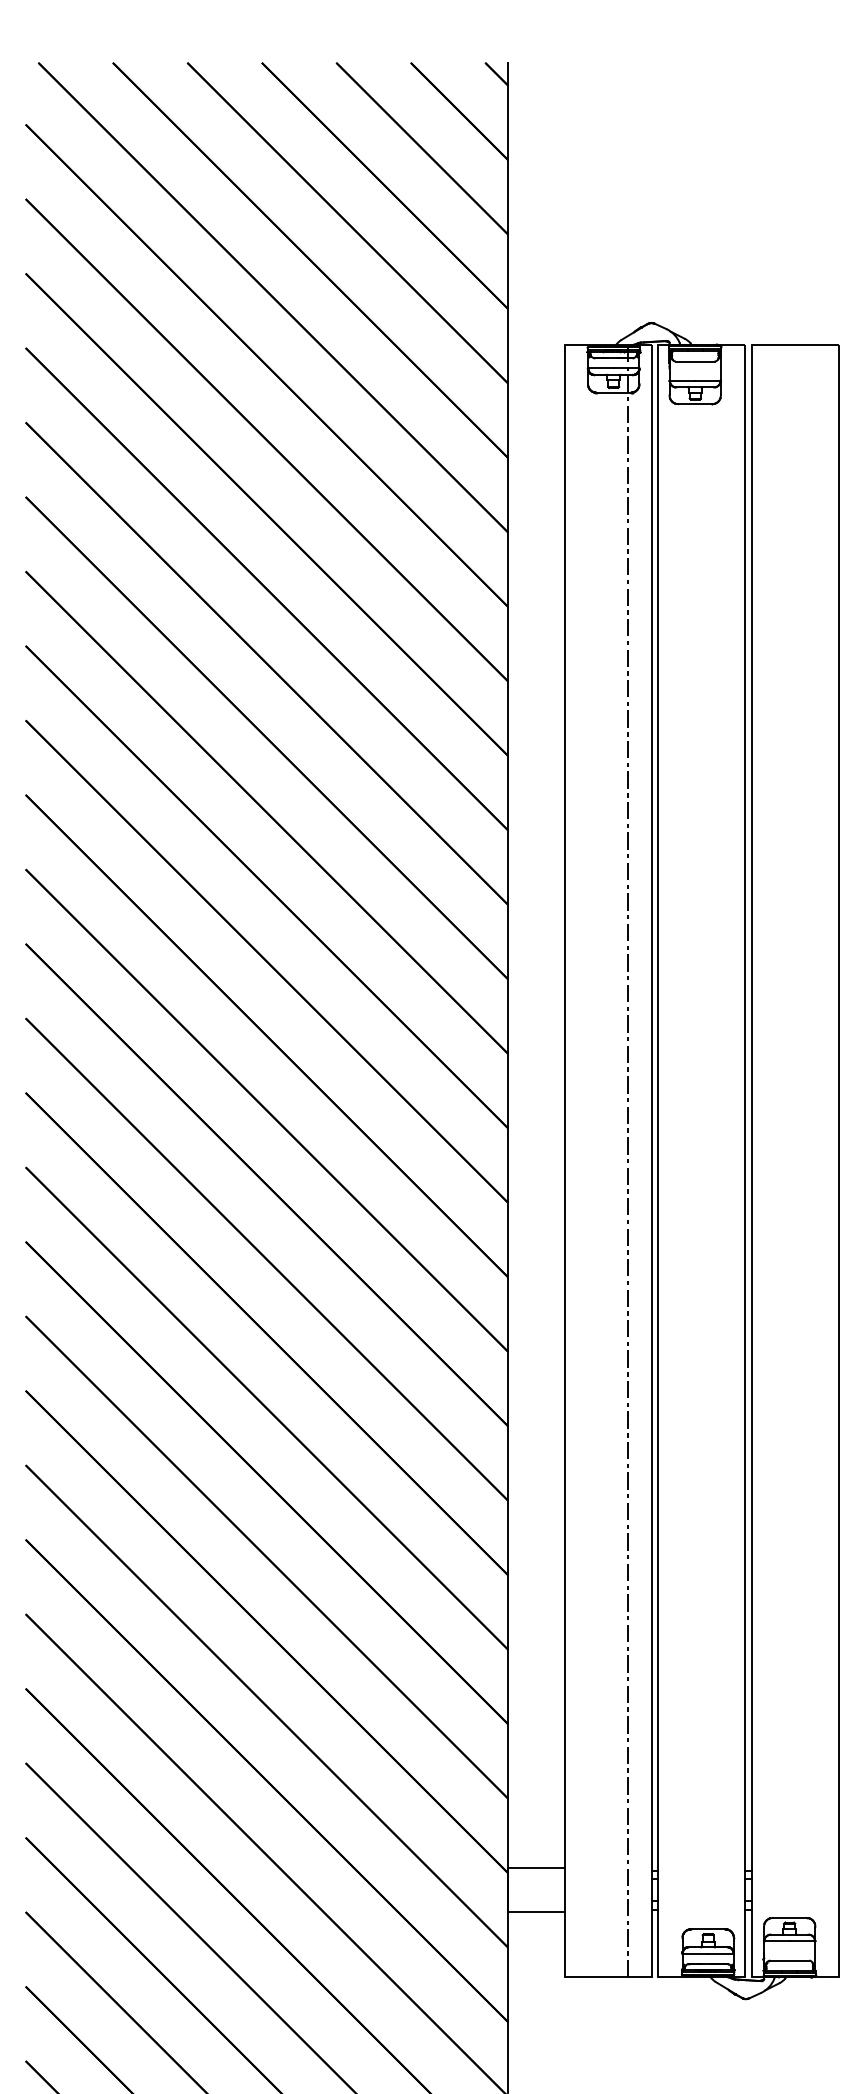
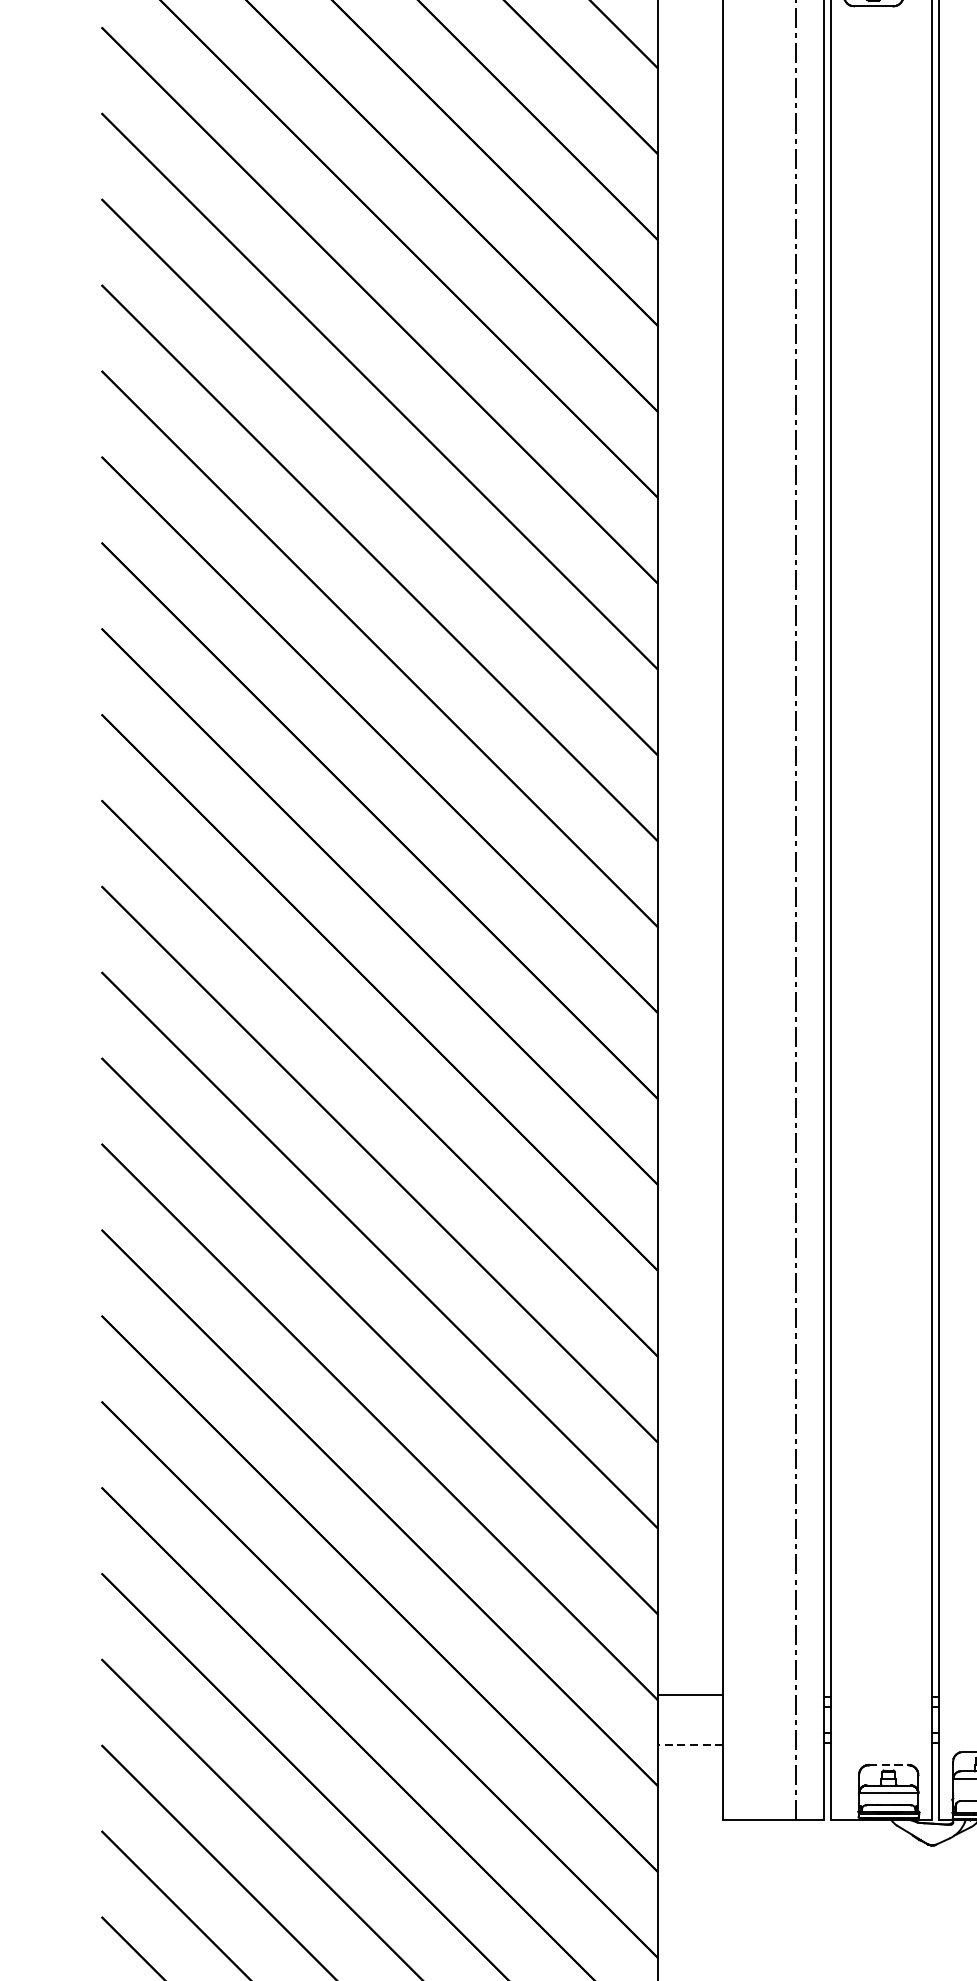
line: (536, 1911) -> (690, 1744), solid -> dashed
line: (708, 1929) -> (889, 1765), solid -> dashed

